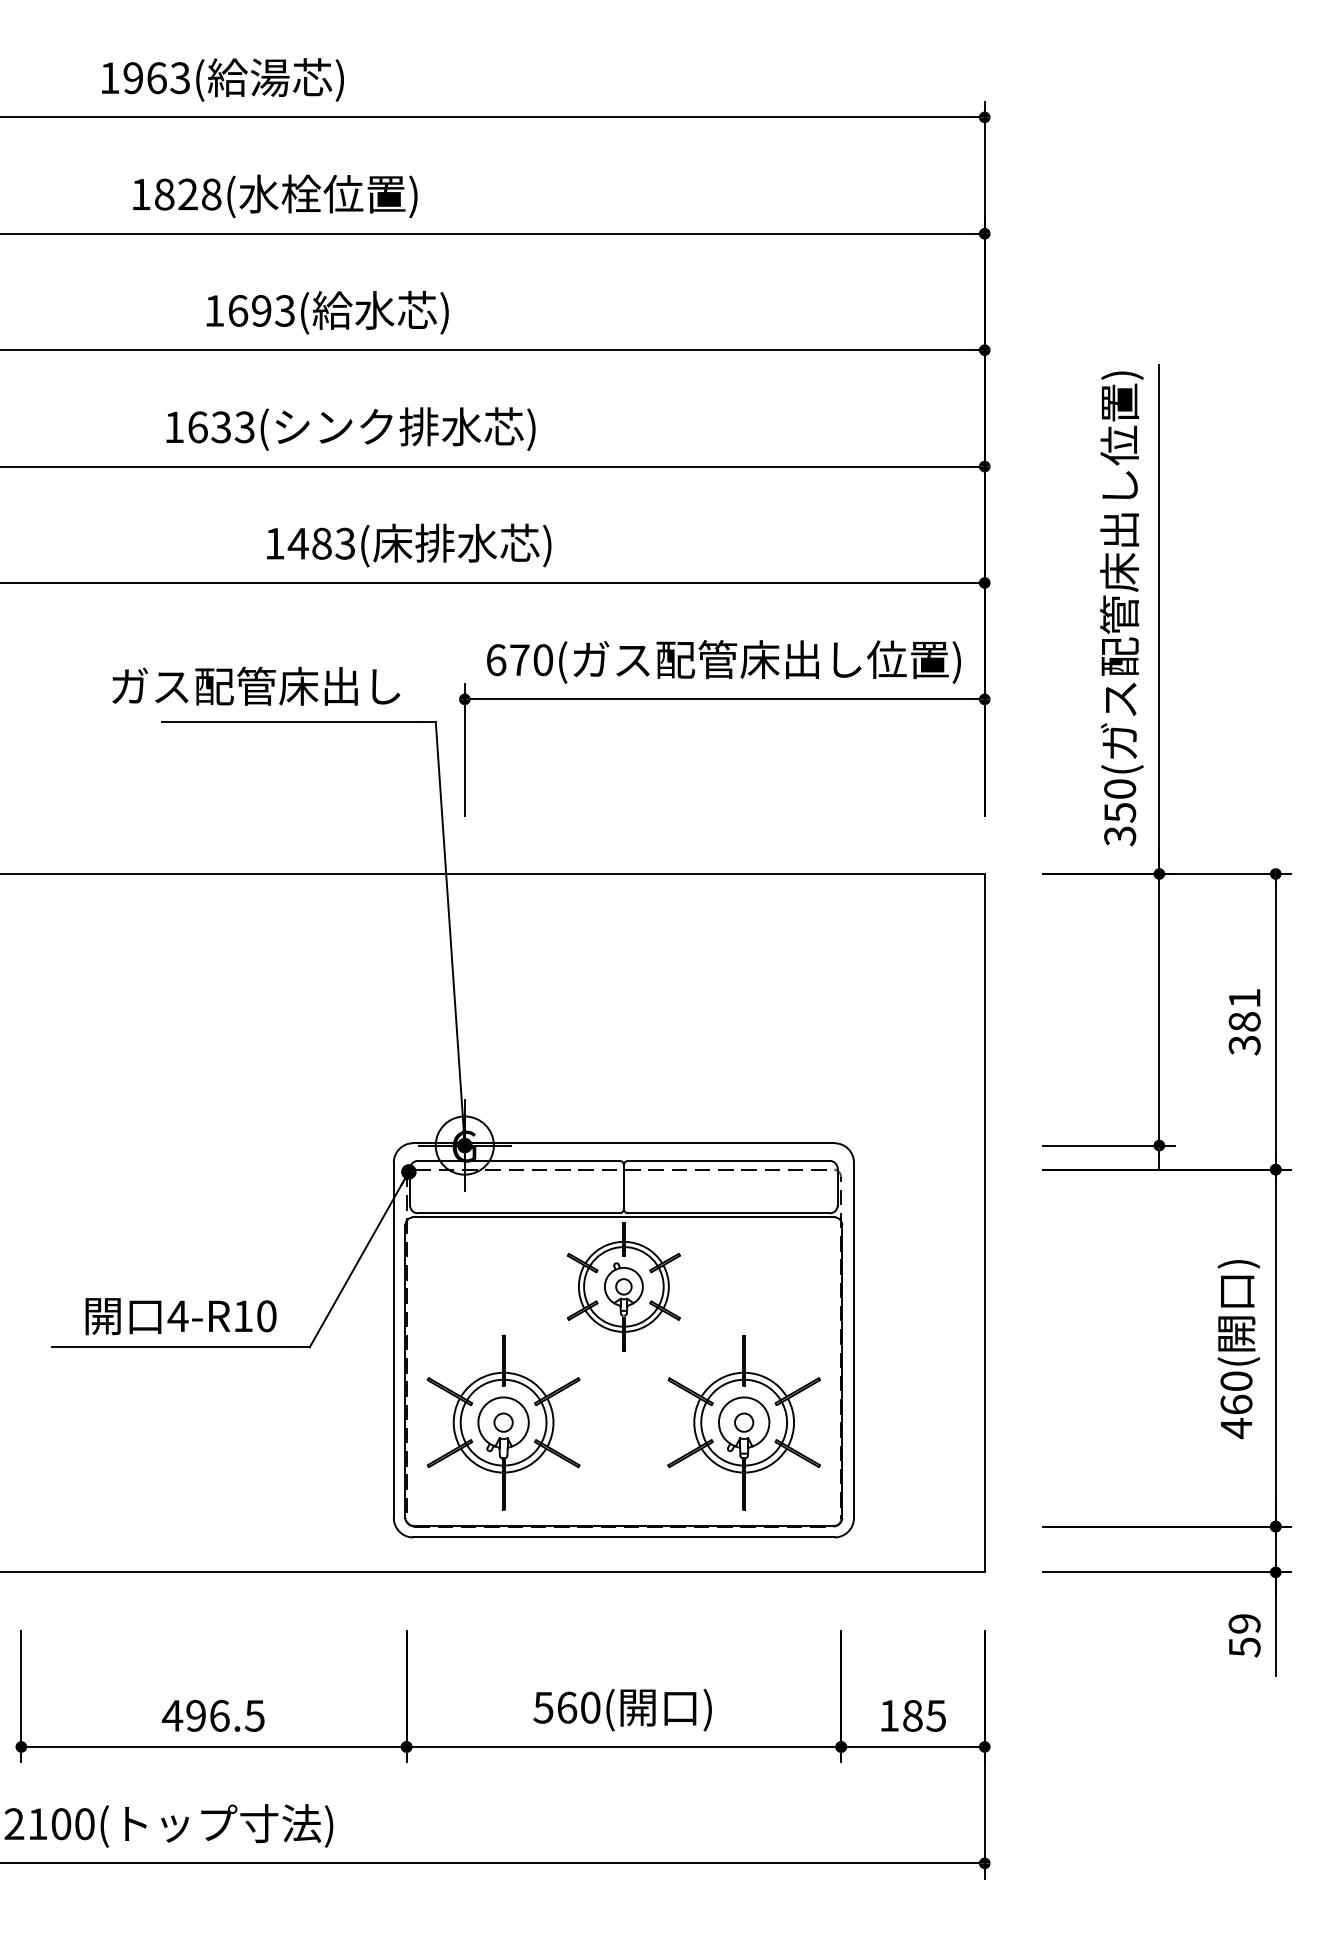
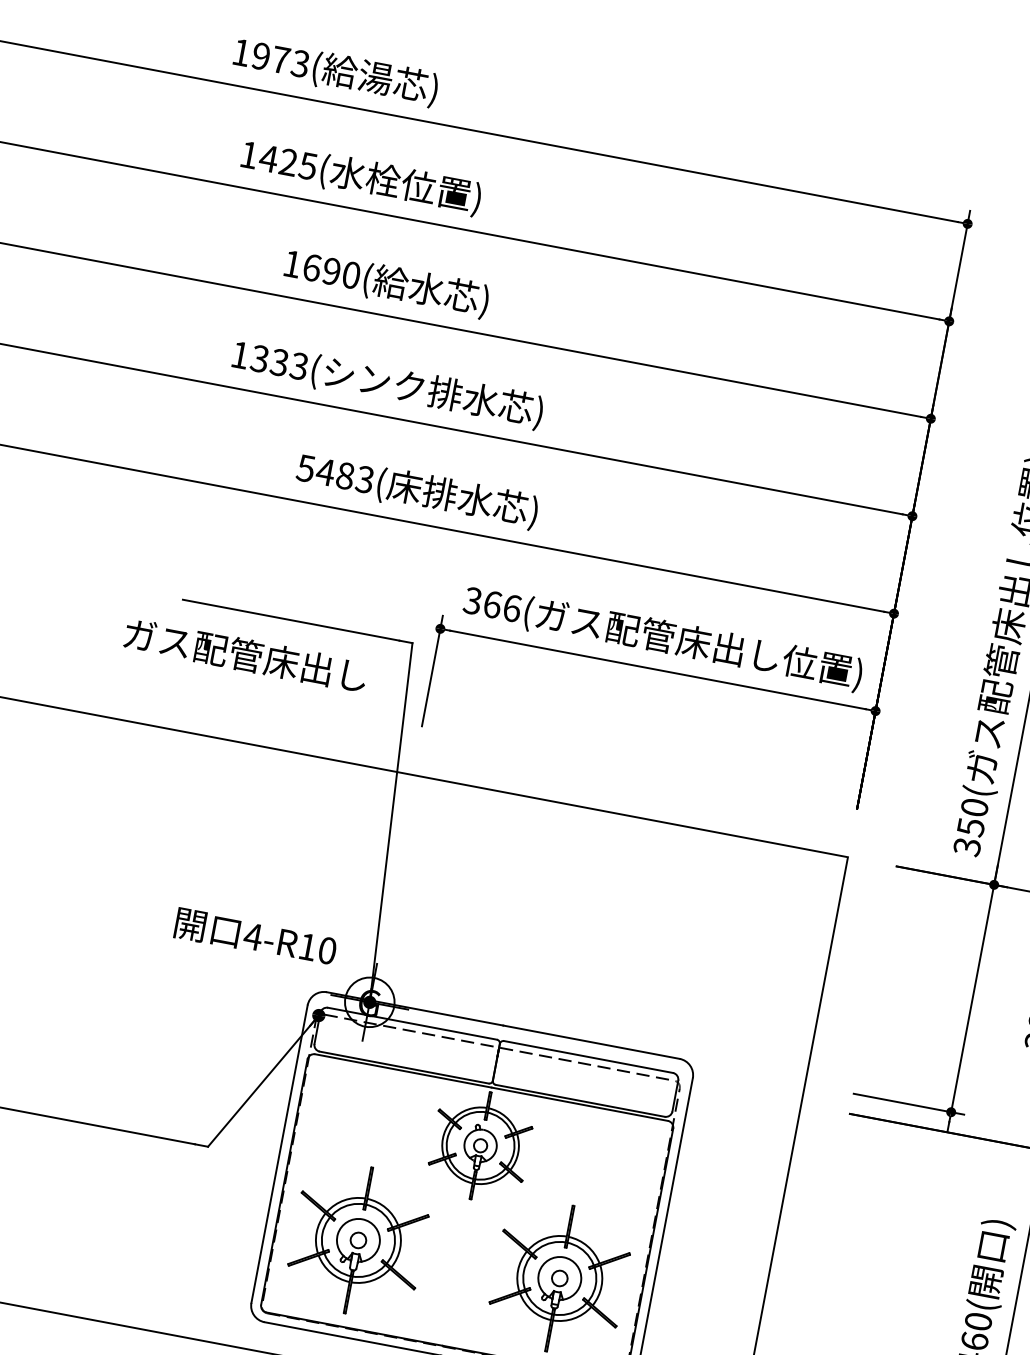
text: (156, 78) -> (280, 60), 1963 -> 1973
text: (187, 194) -> (288, 162), 1828( -> 1425(
text: (284, 310) -> (350, 274), 1693 -> 1690
text: (197, 427) -> (259, 358), 1633 -> 1333
text: (274, 543) -> (305, 468), 1483( -> 5483(
text: (519, 660) -> (492, 604), 670 -> 366
text: (256, 685) -> (246, 654), moved
text: (180, 1316) -> (255, 937), moved

